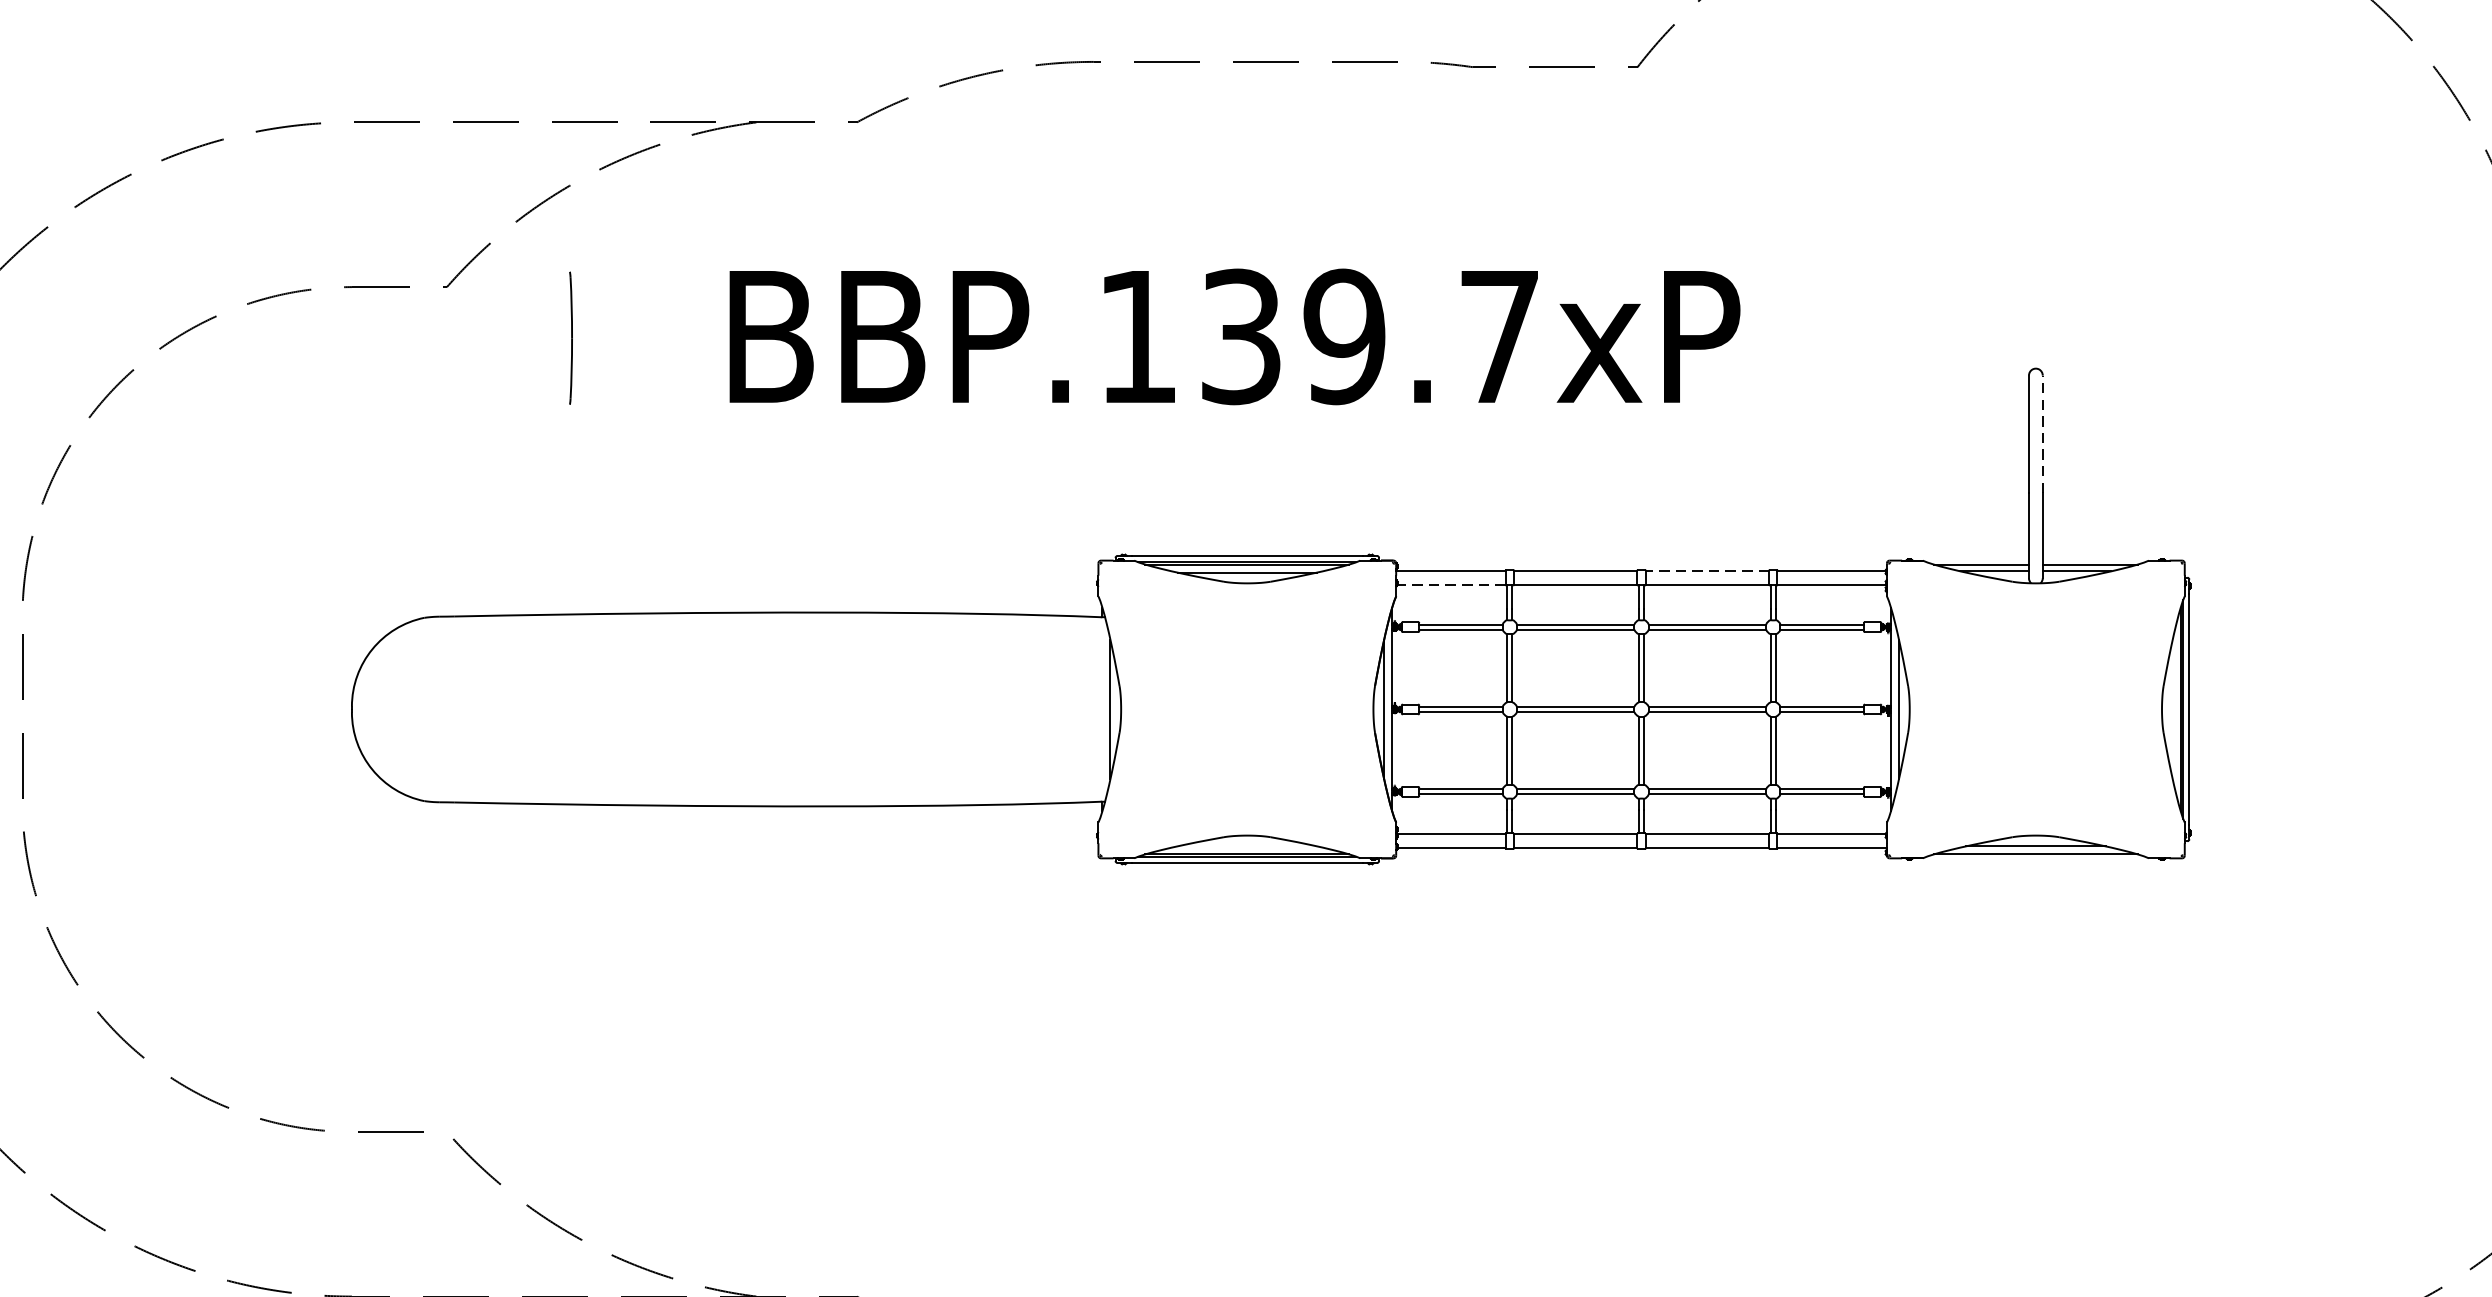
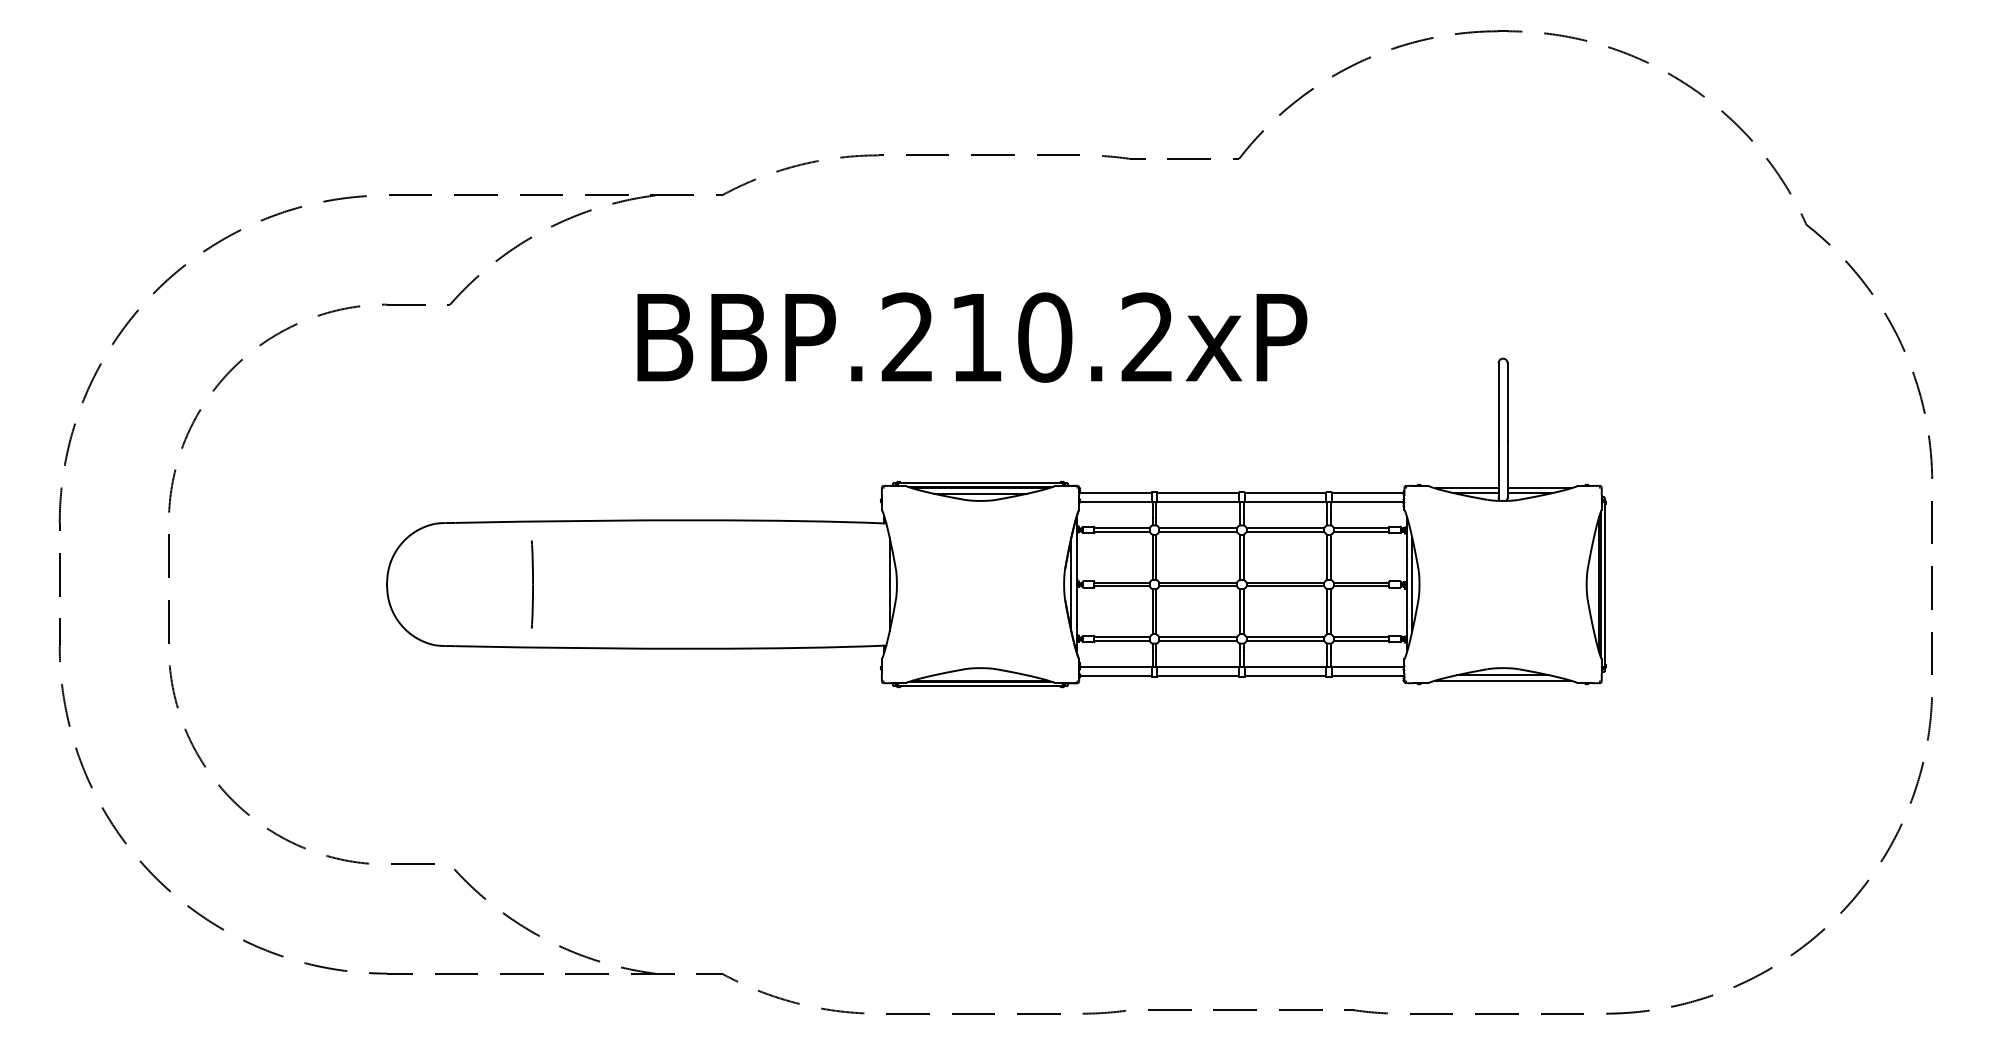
text: (1318, 336) -> (1027, 337), BBP.139.7xP -> BBP.210.2xP
line: (571, 338) -> (532, 584), moved
line: (2042, 434) -> (1507, 402), dashed -> solid
line: (1707, 570) -> (1285, 492), dashed -> solid
line: (1450, 584) -> (1115, 501), dashed -> solid

